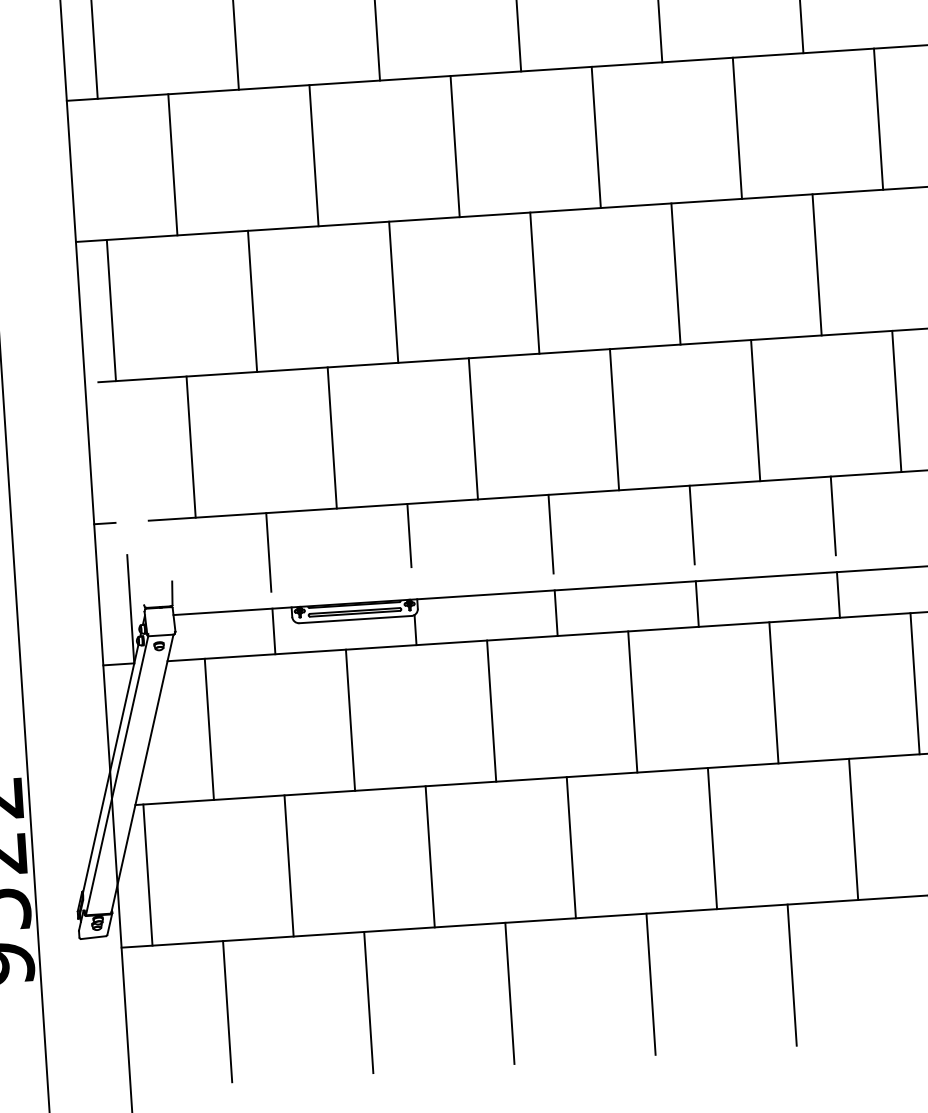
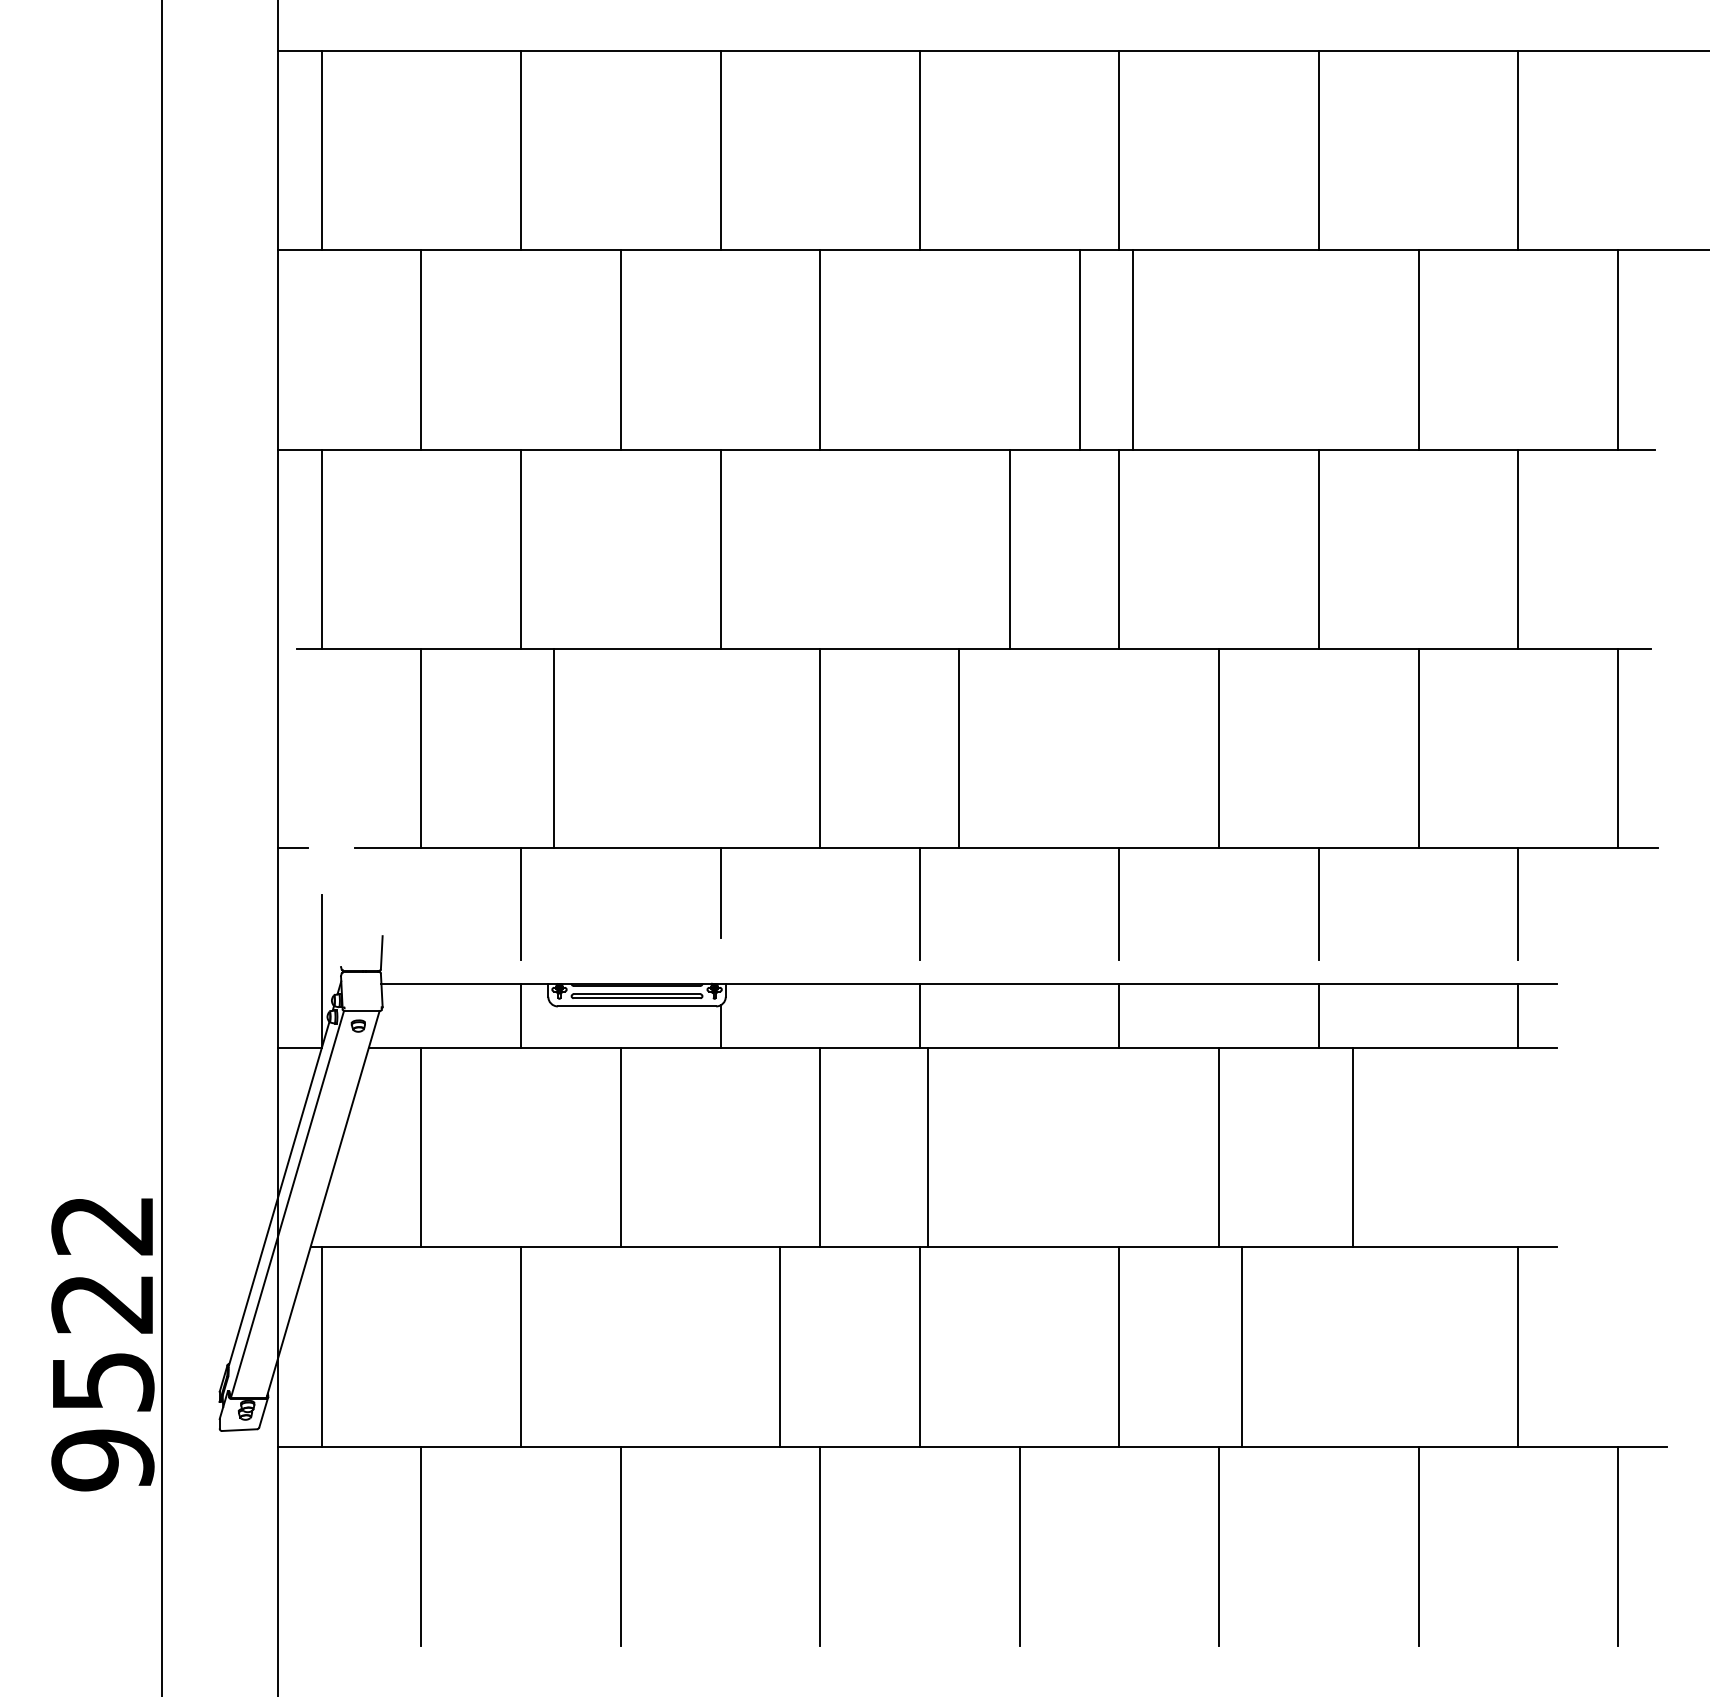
line: (737, 128) -> (1133, 349), moved
line: (596, 137) -> (1079, 349), moved
line: (535, 283) -> (1010, 549), moved
line: (614, 419) -> (958, 748), moved
line: (331, 437) -> (553, 748), moved
line: (914, 683) -> (1352, 1147), moved
line: (632, 701) -> (927, 1147), moved
line: (853, 829) -> (1241, 1346), moved
line: (430, 856) -> (779, 1346), moved

